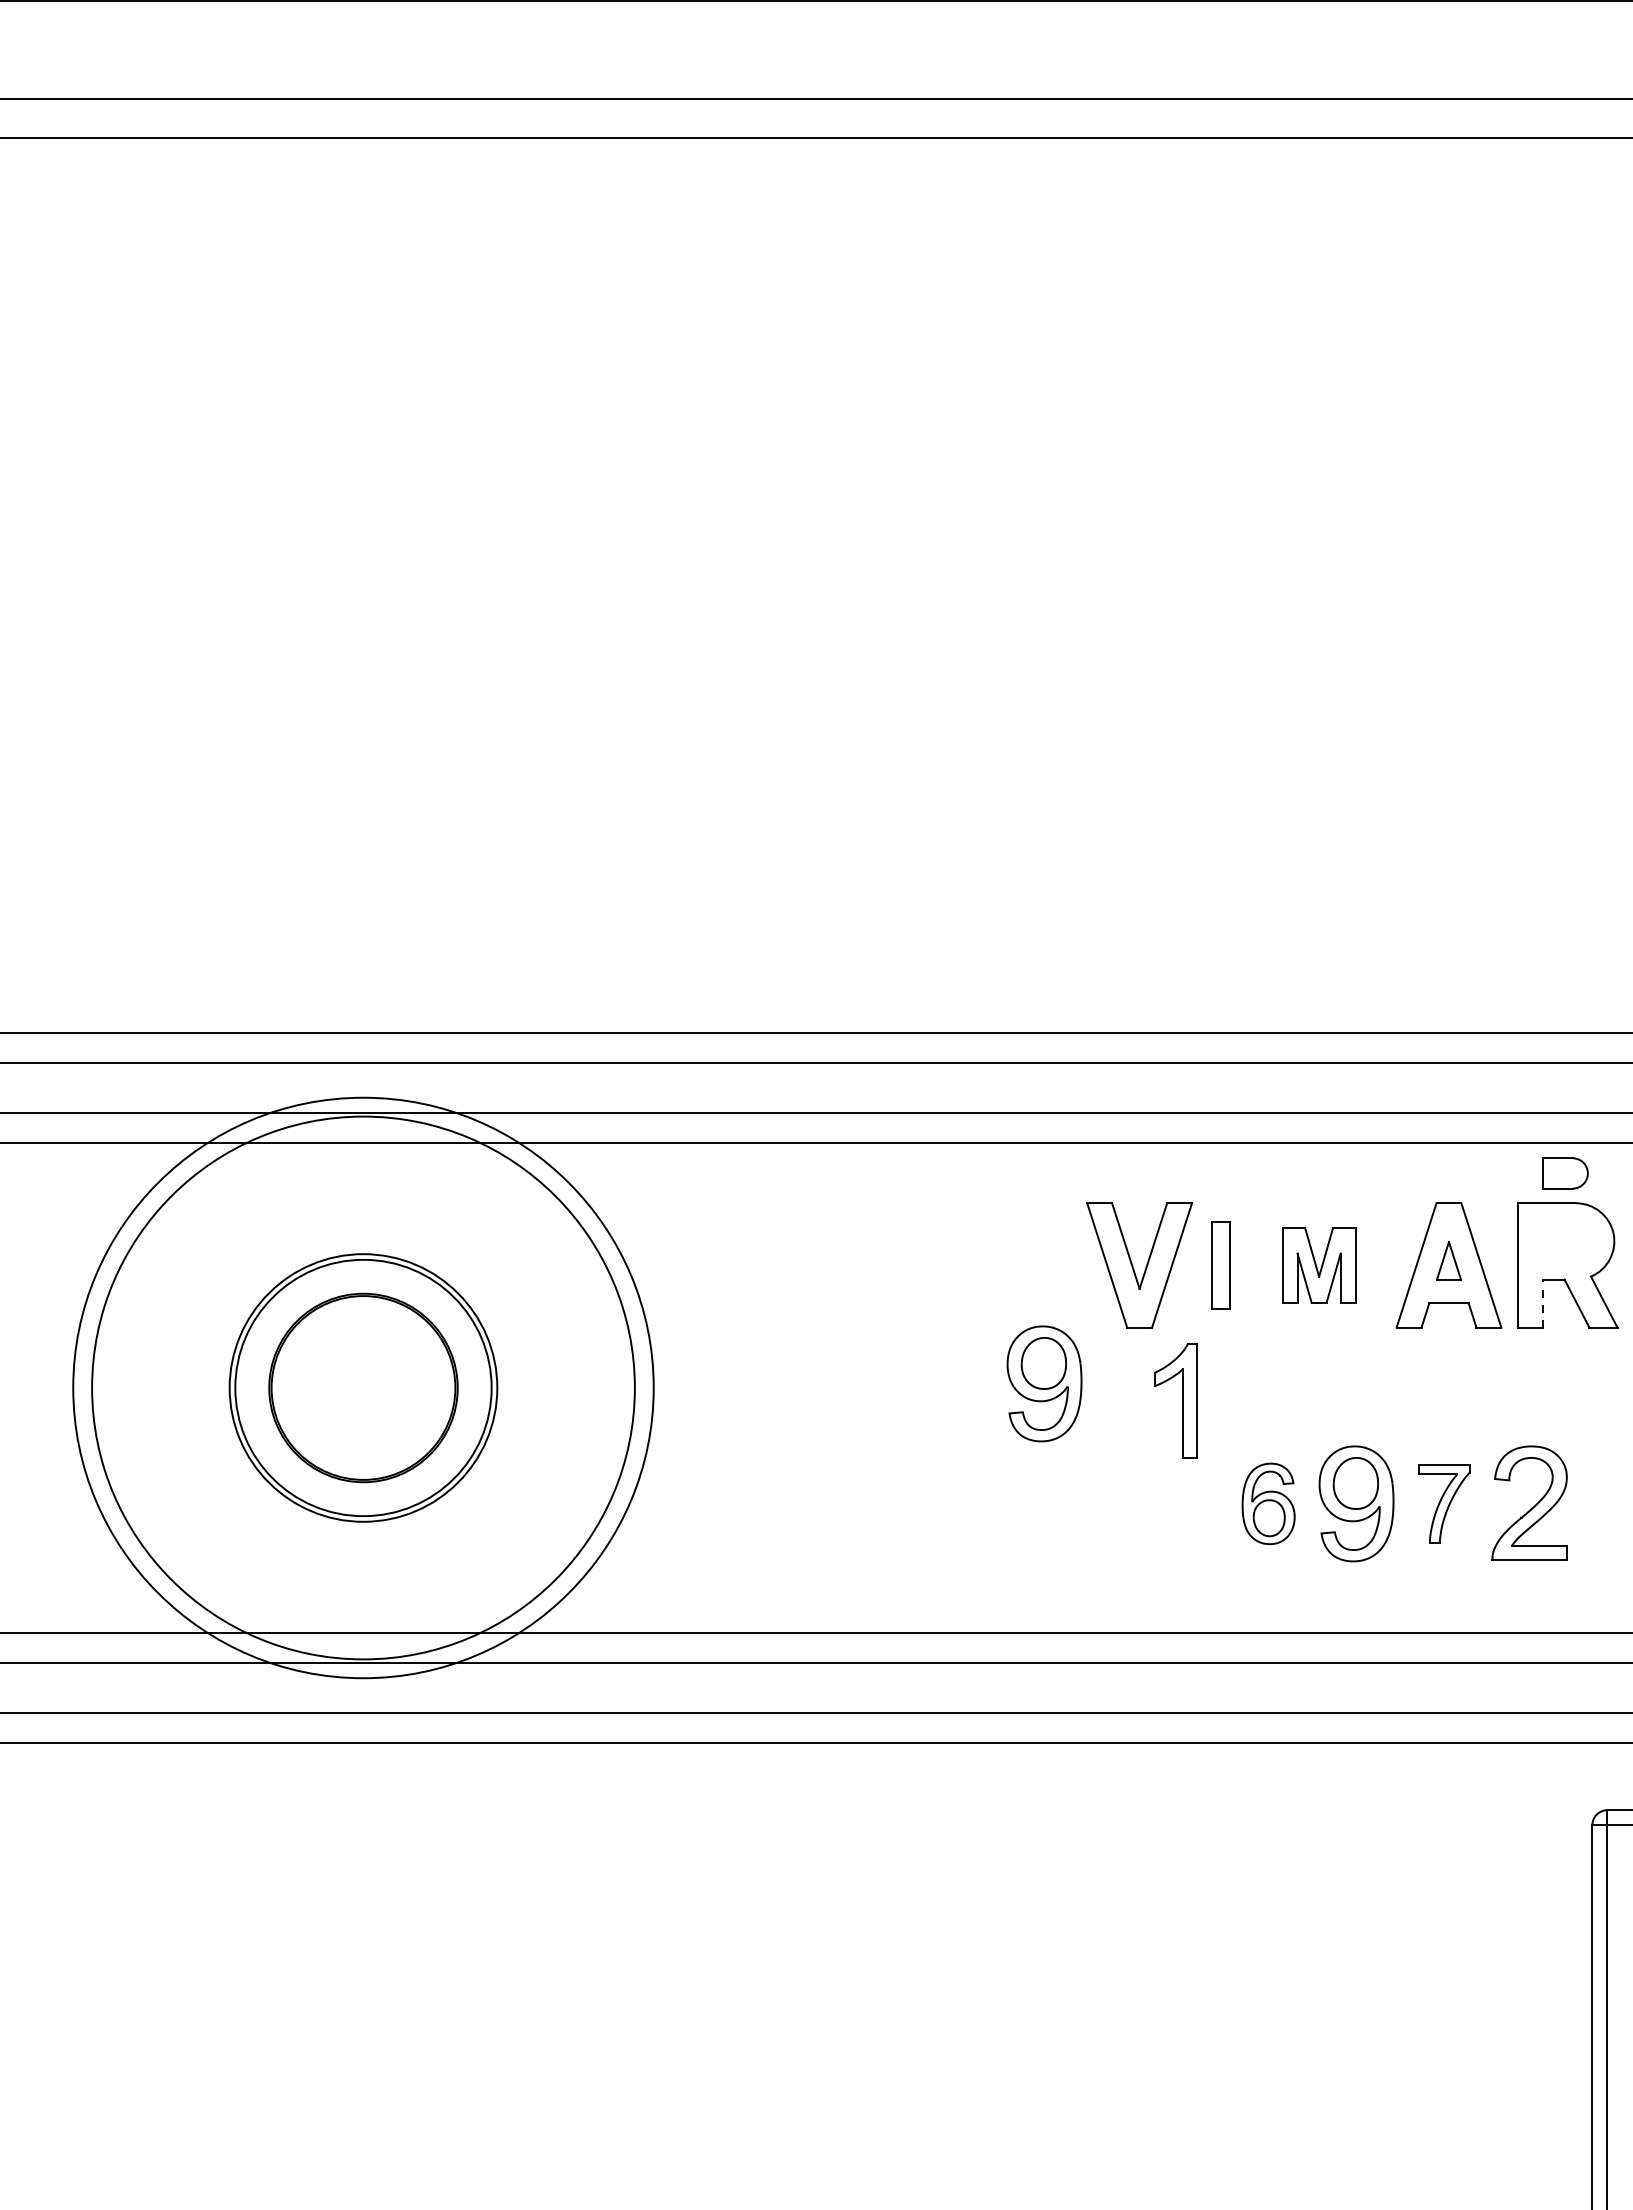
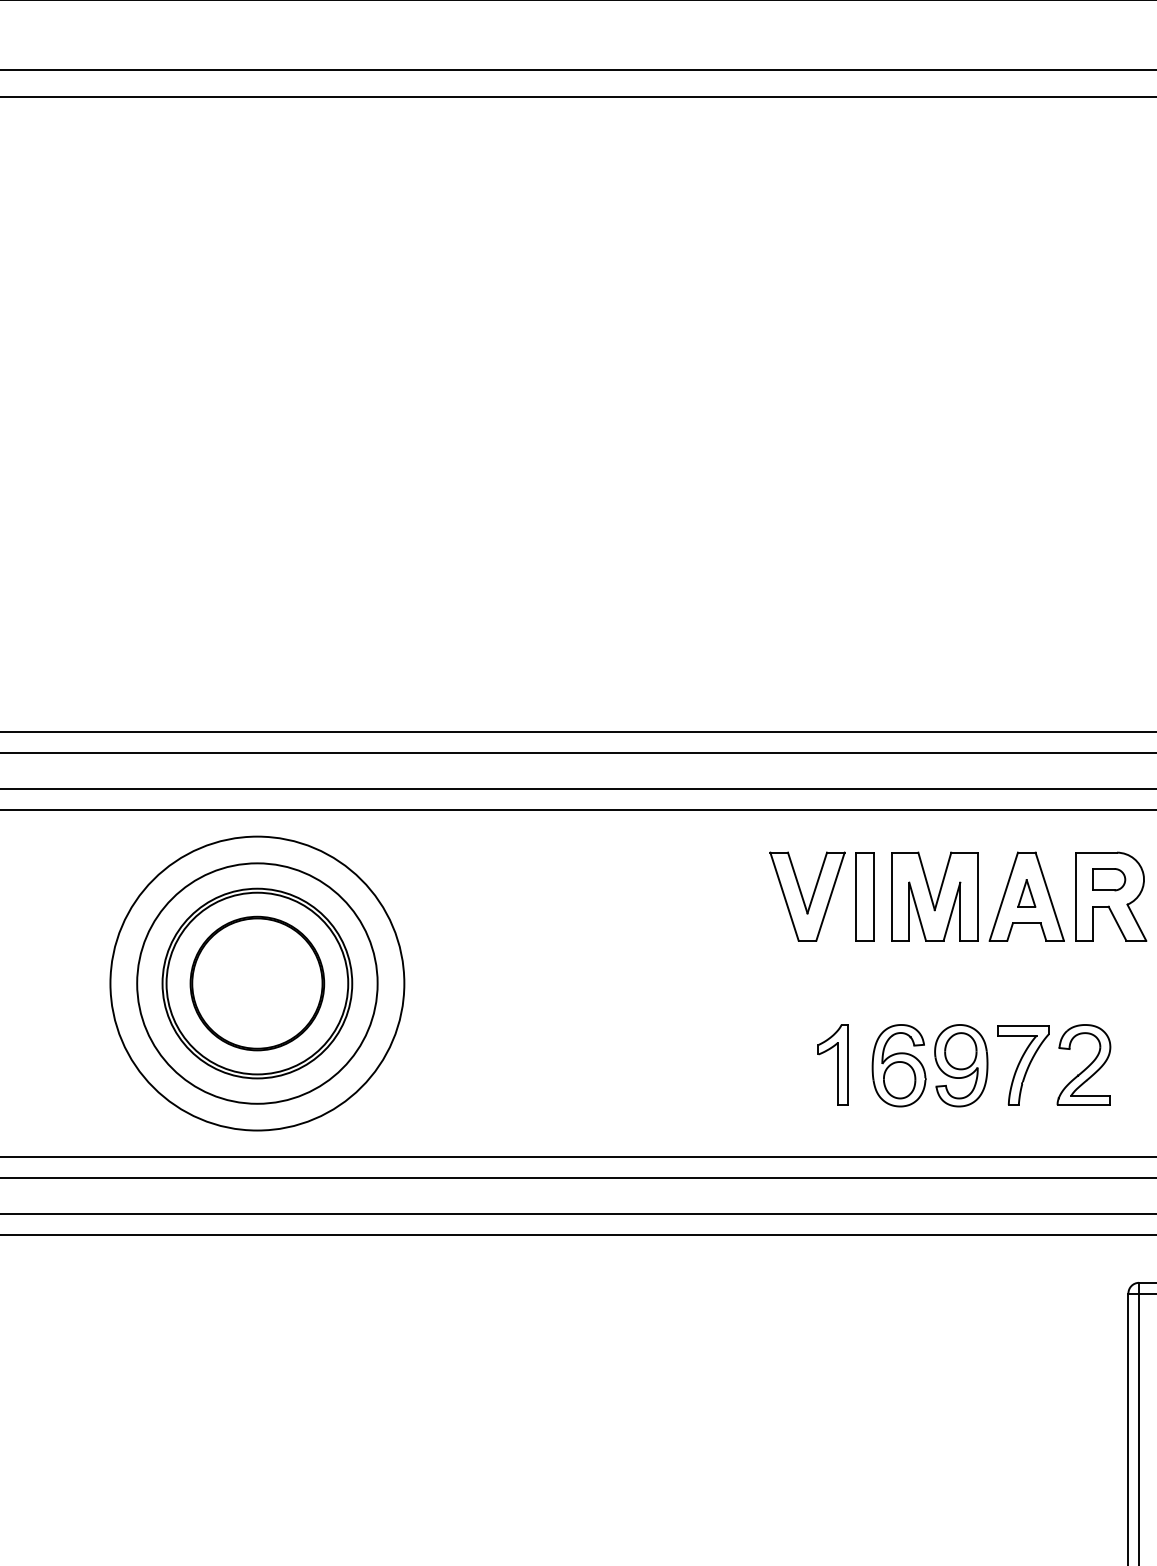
part: (1565, 1173) -> (1109, 879), moved
part: (1221, 1265) -> (865, 896), size x1.43
part: (1318, 1265) -> (934, 896), size x1.67
line: (1542, 1303) -> (1093, 923), dashed -> solid
part: (1044, 1383) -> (740, 980), removed
circle: (363, 1387) -> (257, 983), size x0.62
circle: (363, 1387) -> (257, 983), size x0.71
part: (1182, 1400) -> (837, 1064), moved
part: (1268, 1503) -> (898, 1065), size x1.43
part: (1444, 1503) -> (1023, 1065), size x1.43

